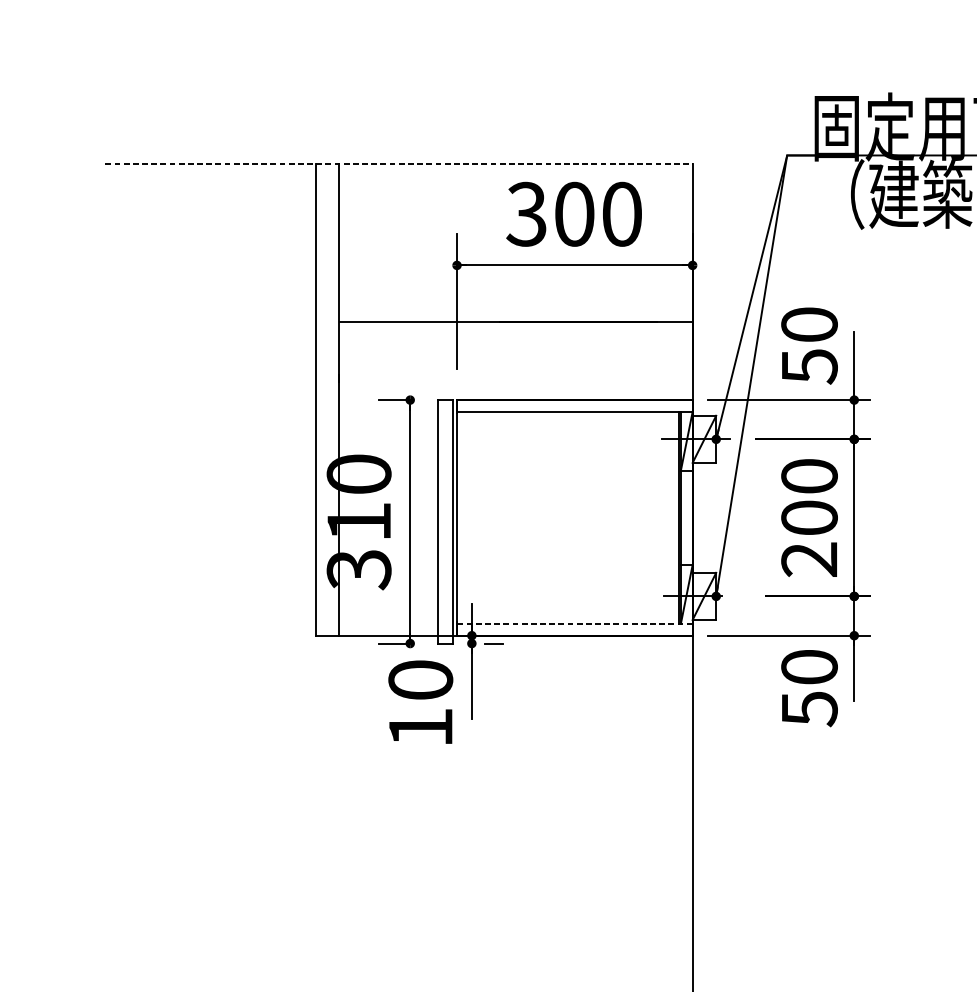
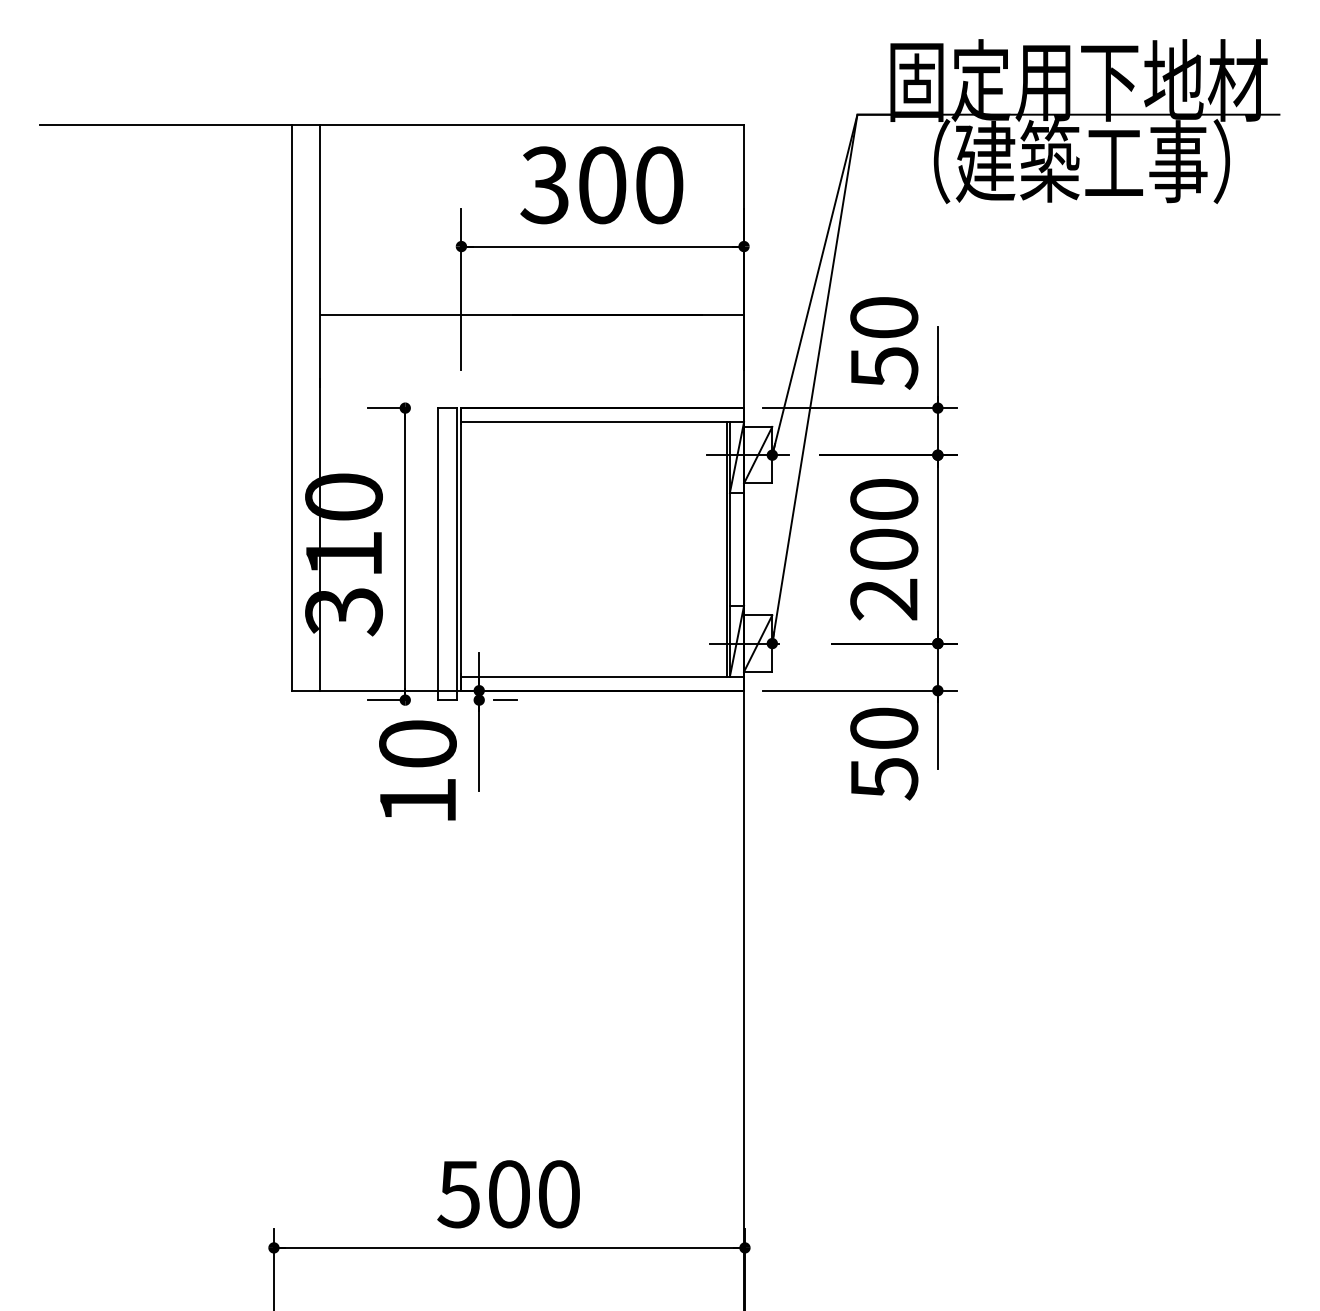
line: (399, 164) -> (392, 125), dashed -> solid
line: (574, 623) -> (602, 676), dashed -> solid

